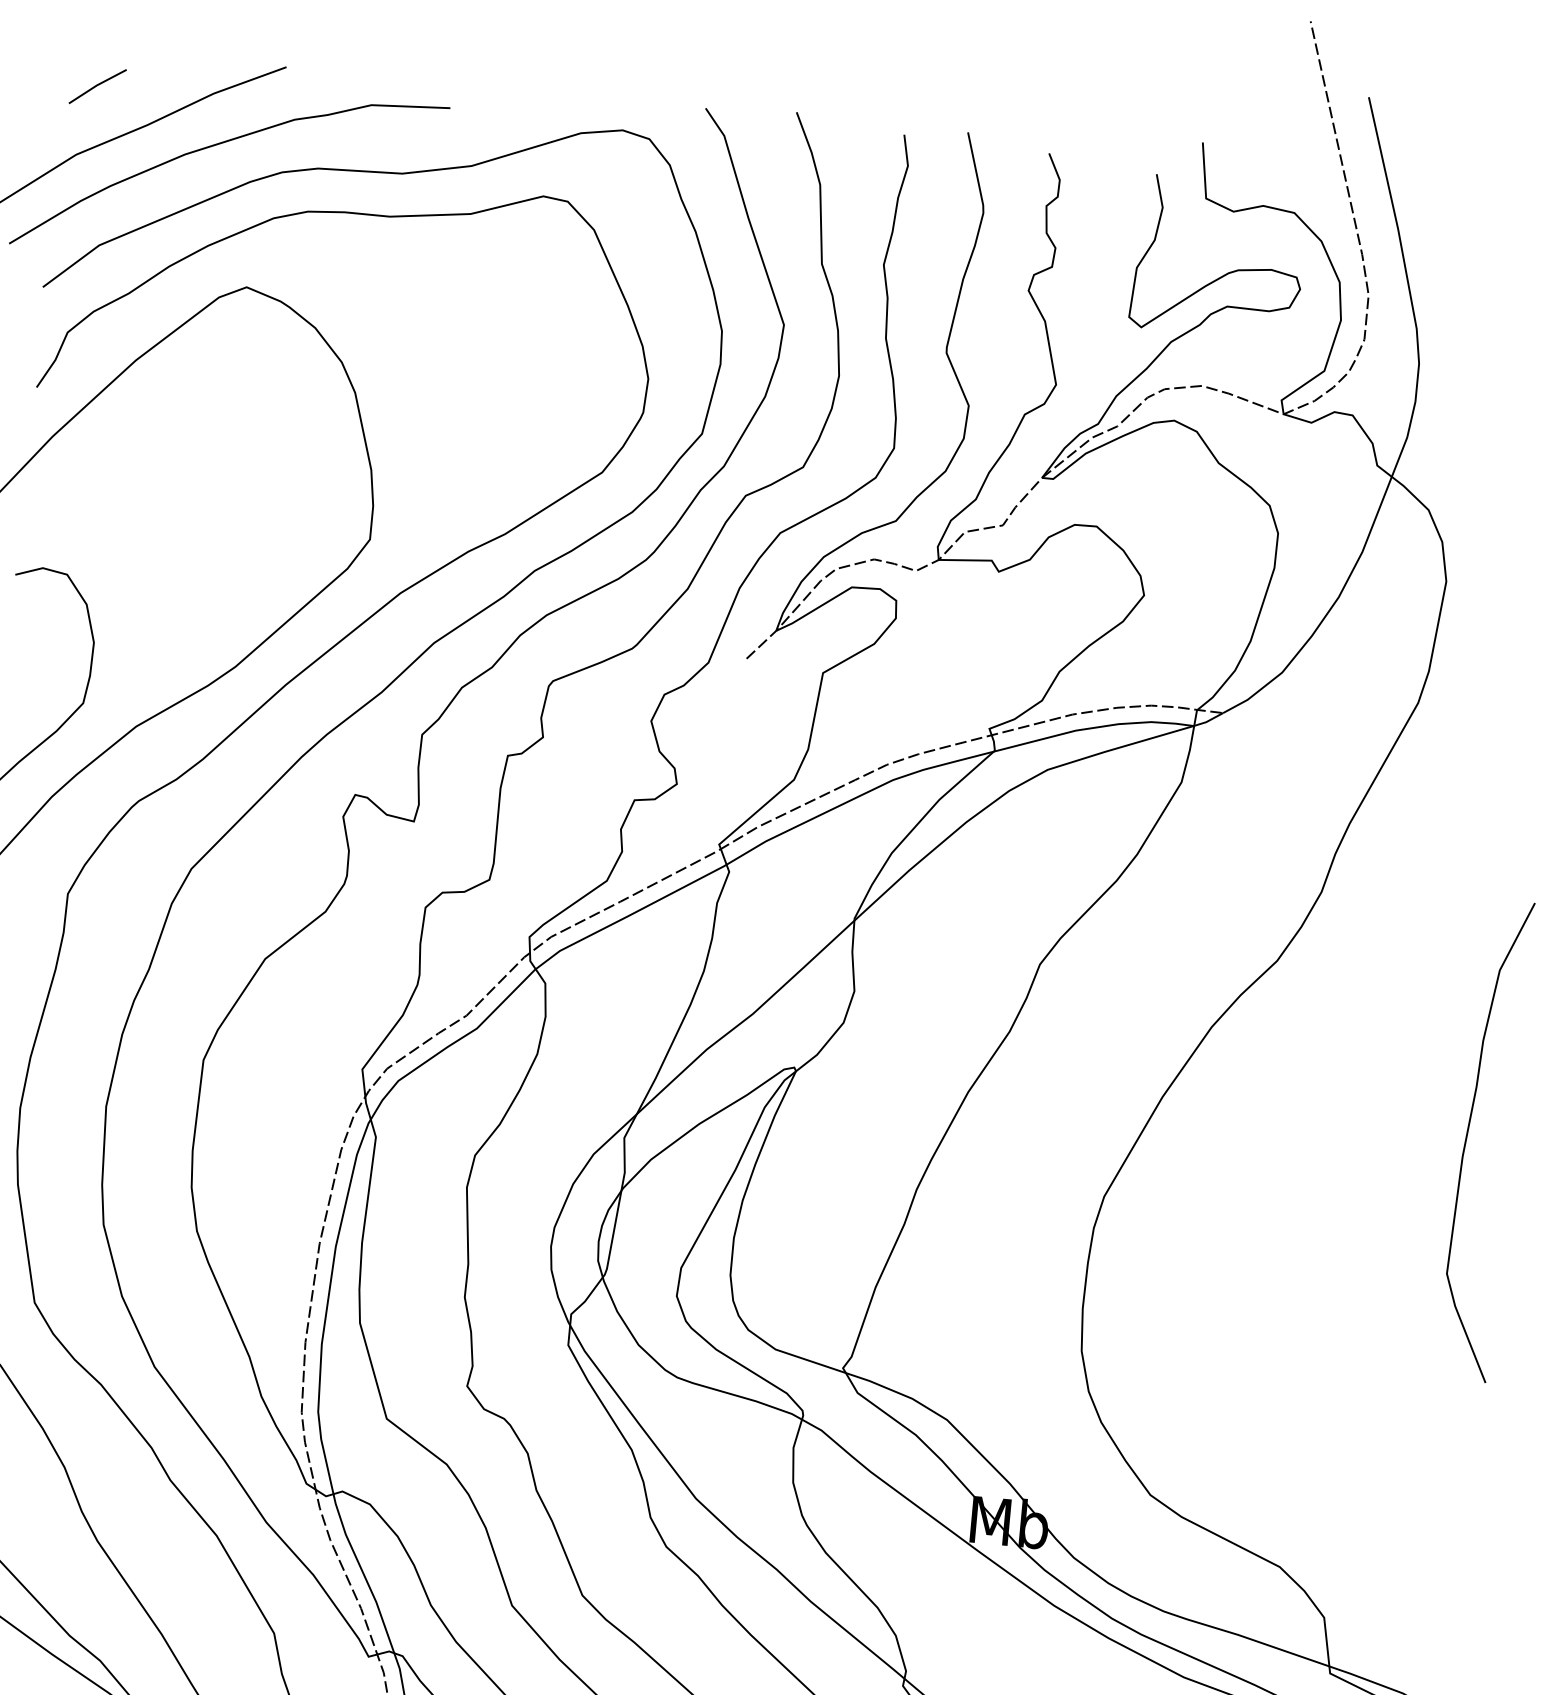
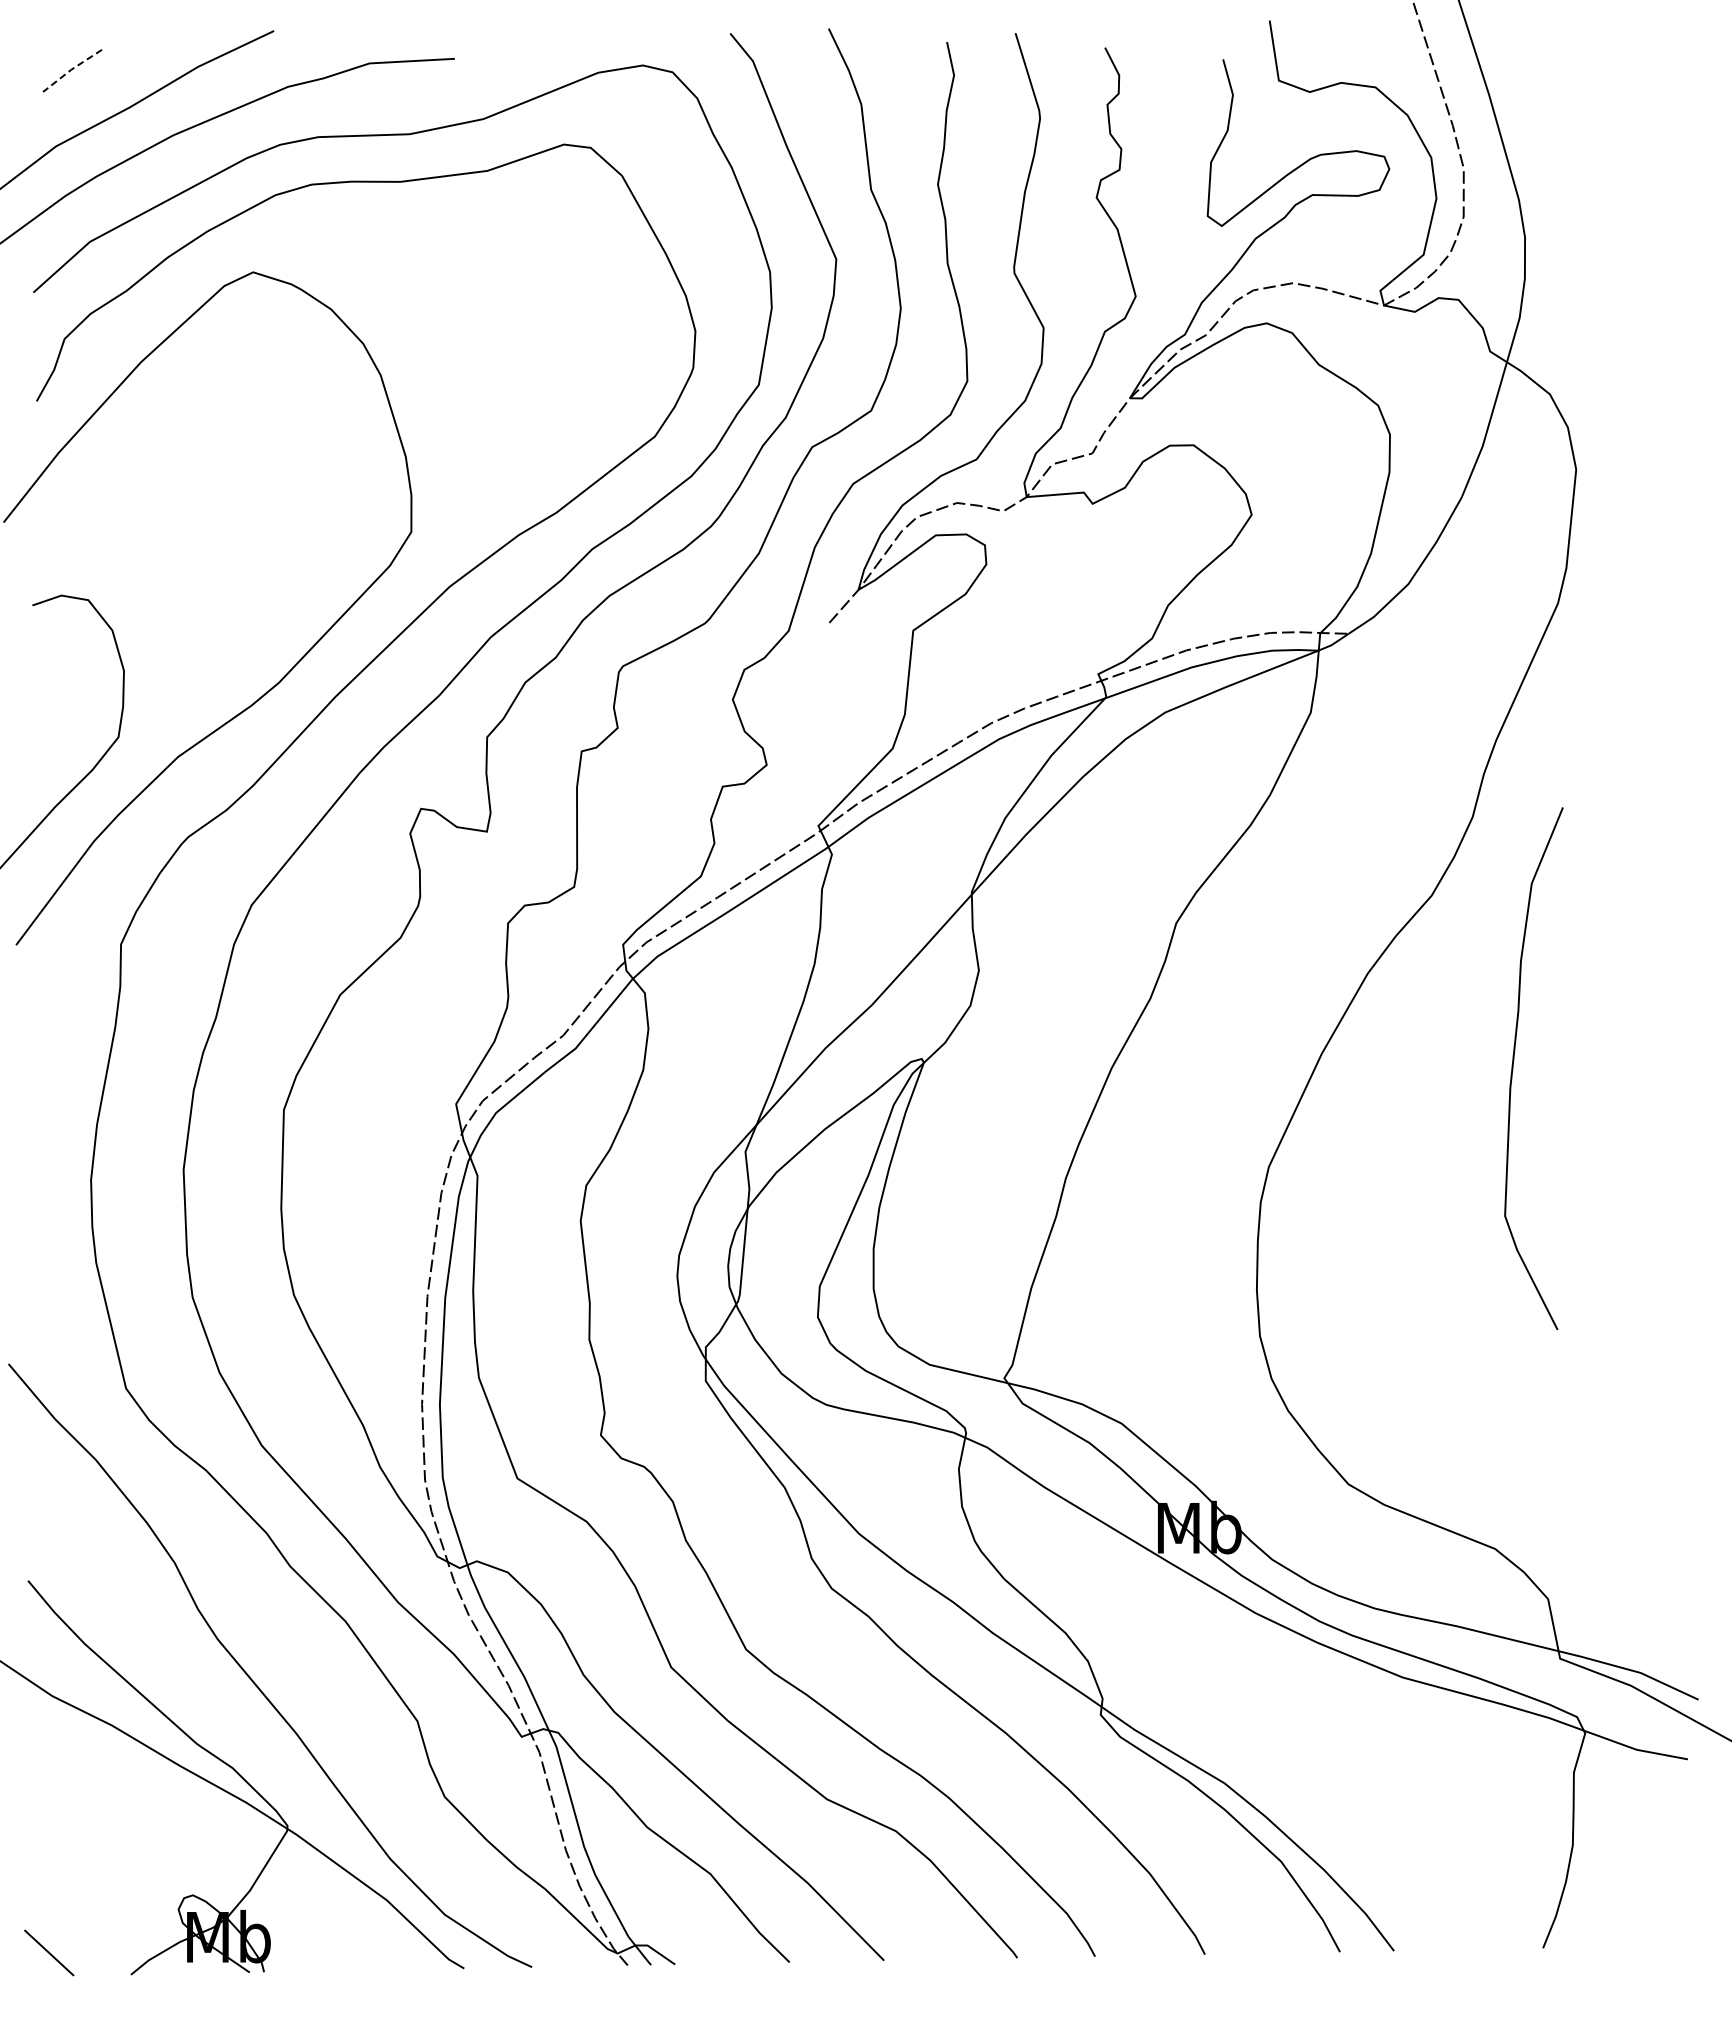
line: (96, 85) -> (71, 69), solid -> dashed
curve: (1467, 1138) -> (1513, 1068), moved

